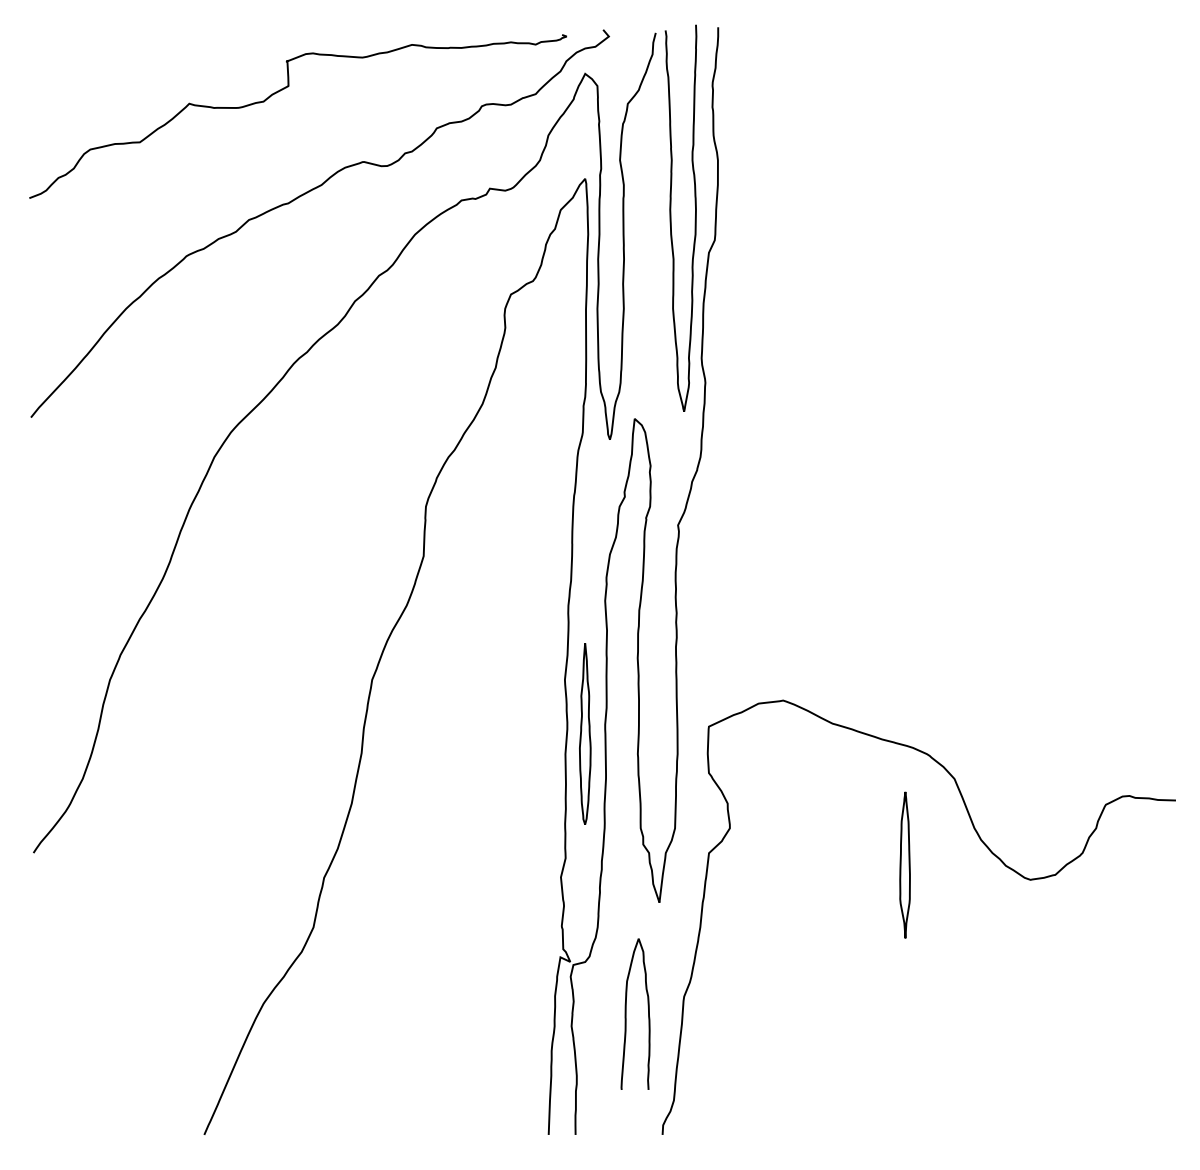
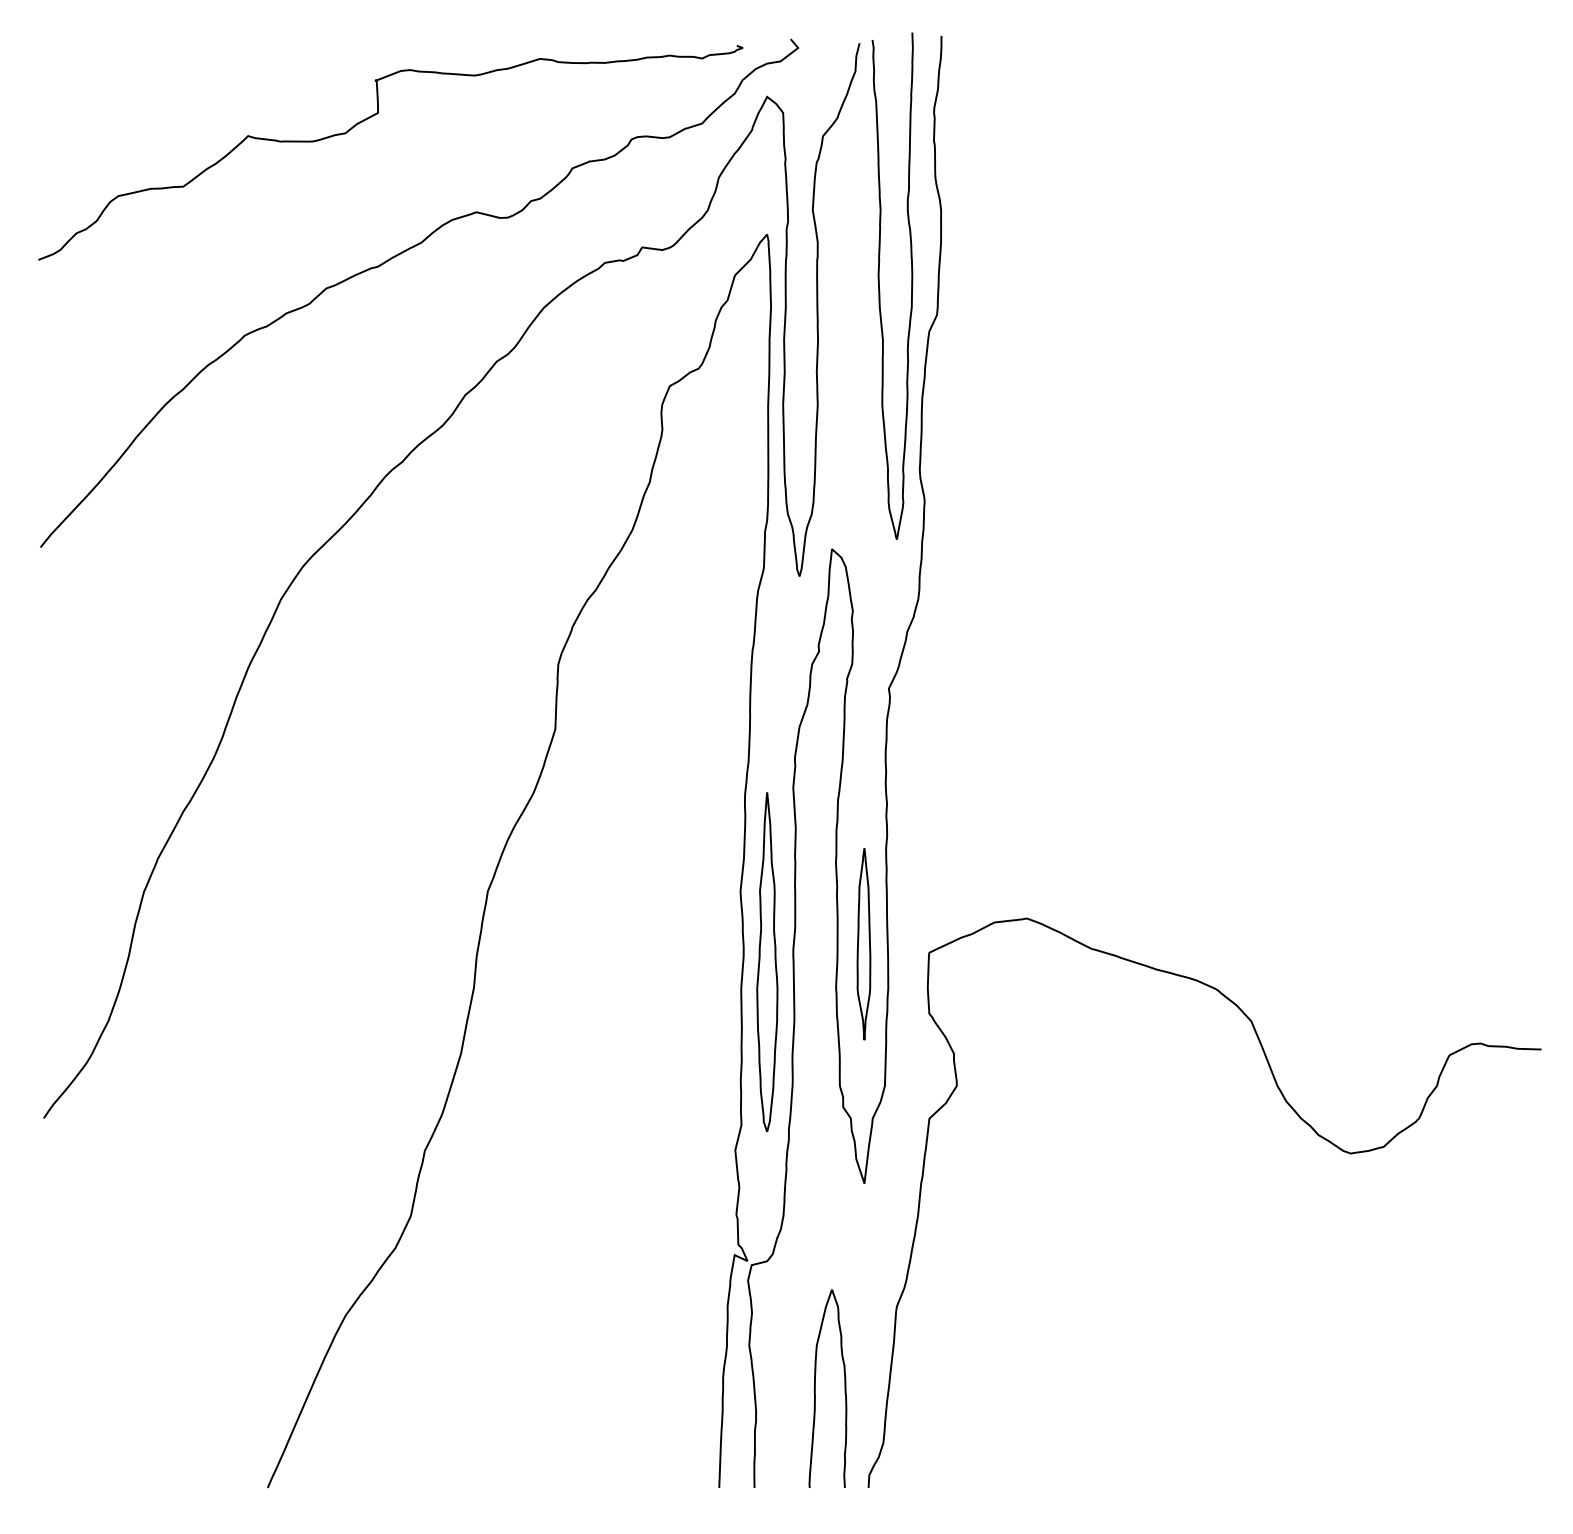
part: (584, 733) -> (766, 961), size x1.43
part: (904, 864) -> (863, 943), moved
curve: (626, 1013) -> (815, 1387), moved

